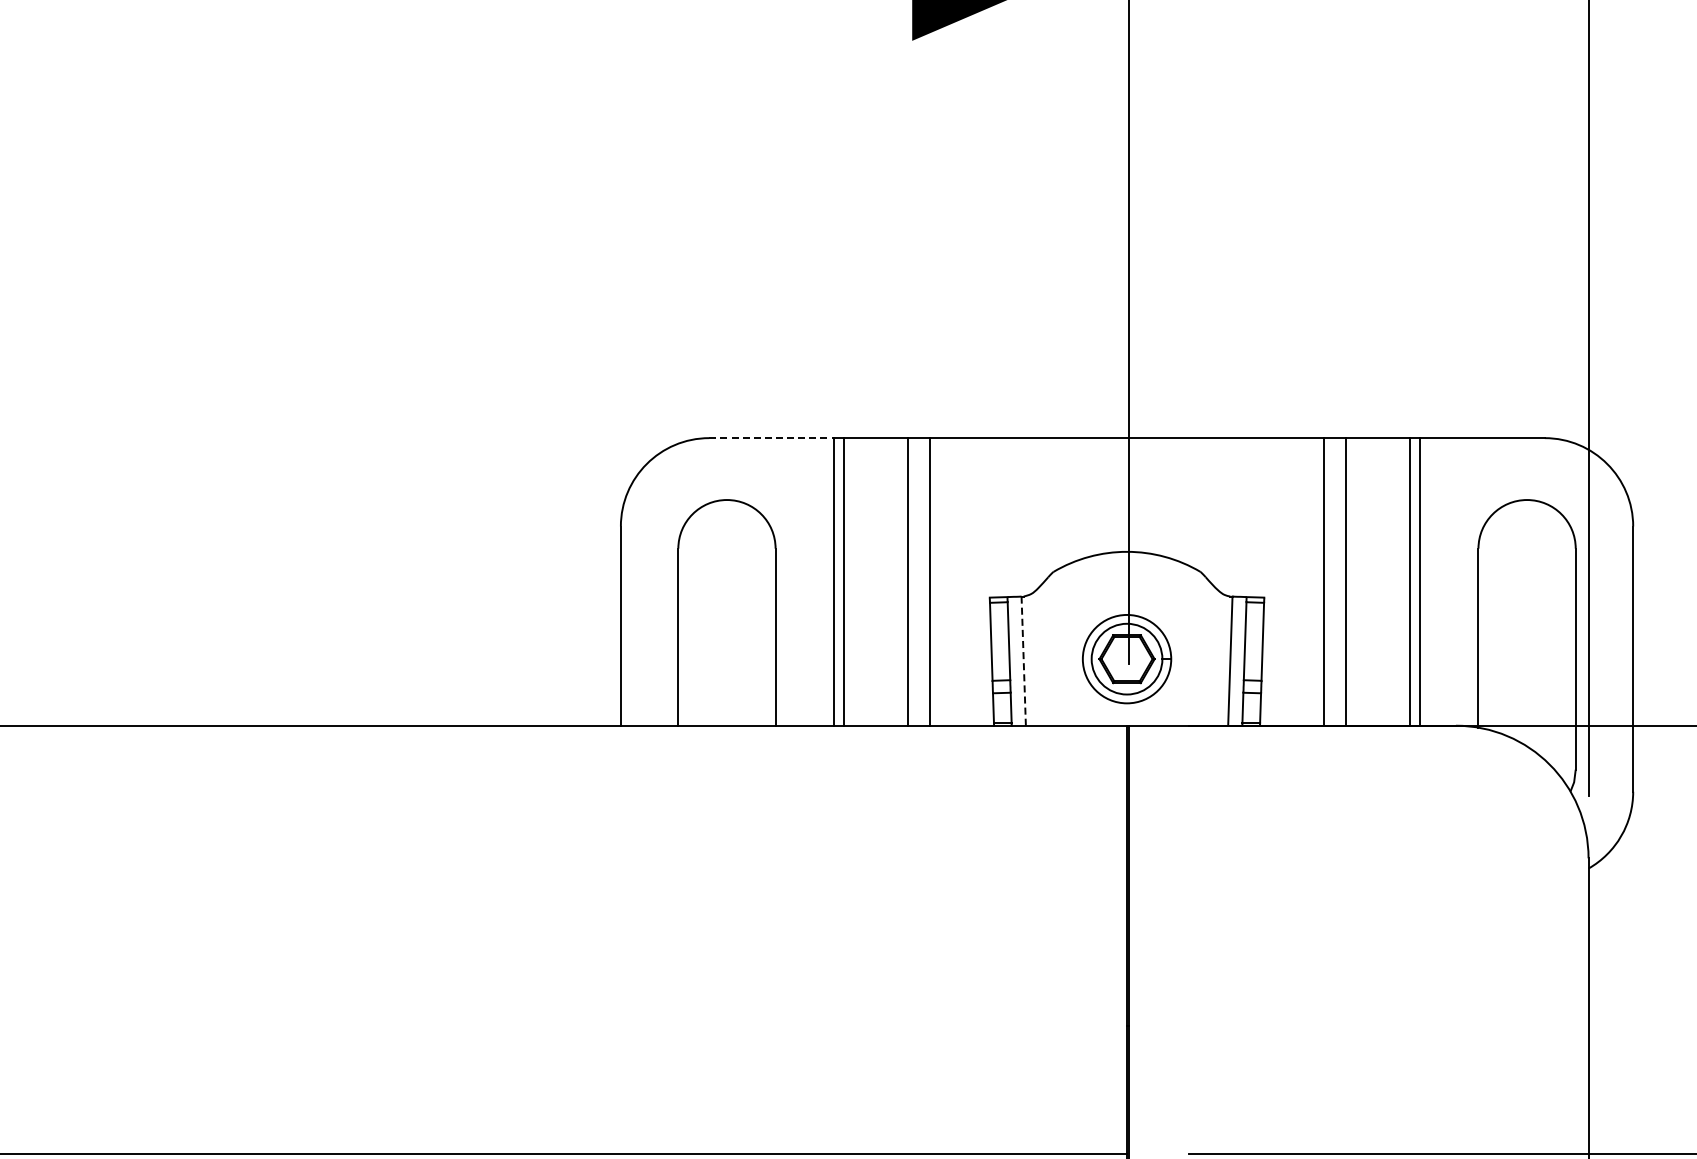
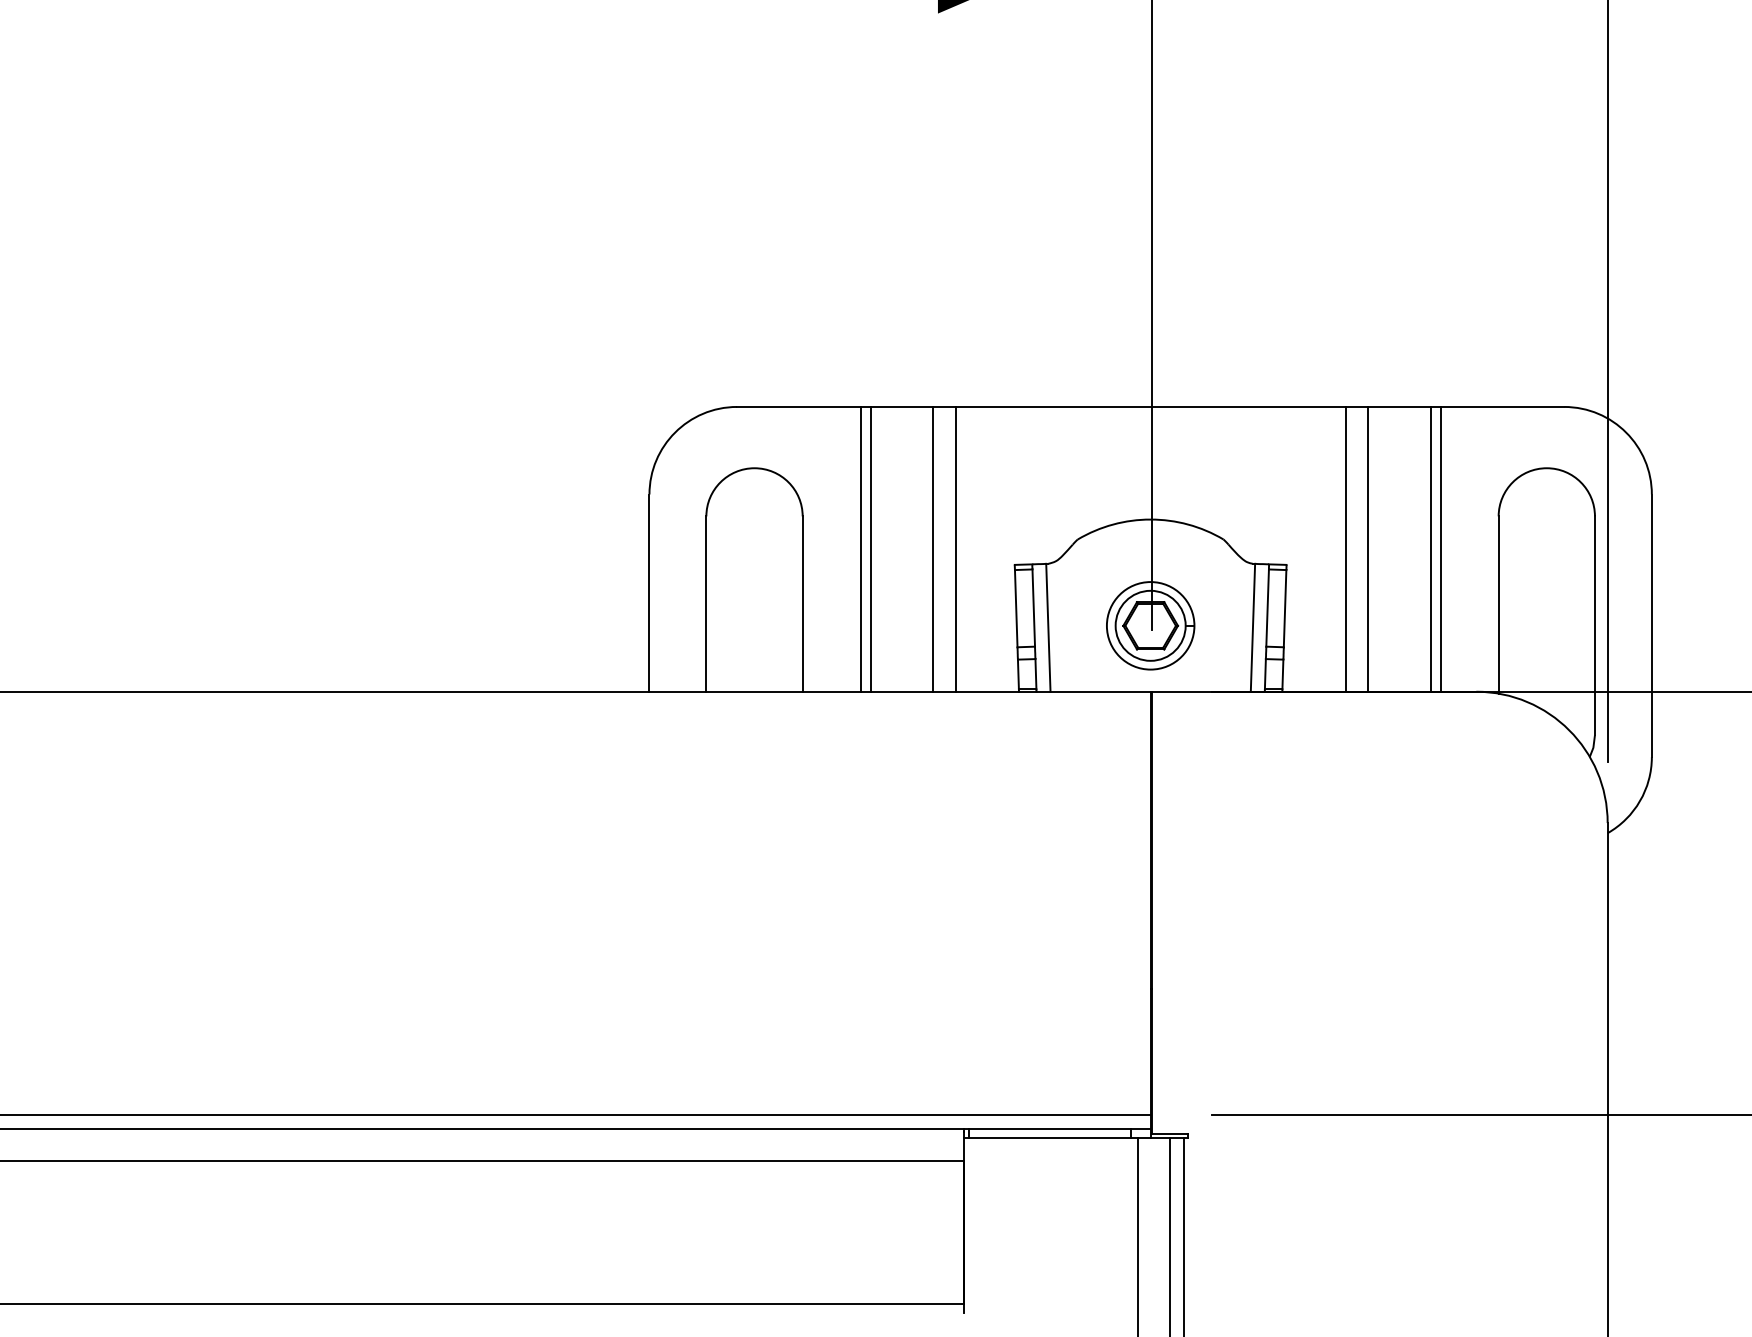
line: (771, 437) -> (798, 406), dashed -> solid
line: (1023, 661) -> (1048, 628), dashed -> solid

